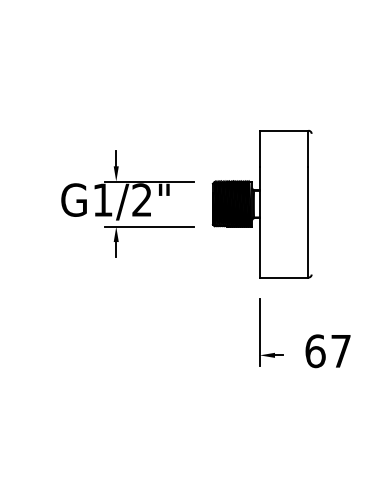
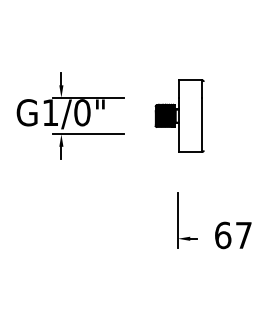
text: (142, 199) -> (82, 112), G1/2" -> G1/0"
part: (261, 204) -> (179, 116), size x0.6

